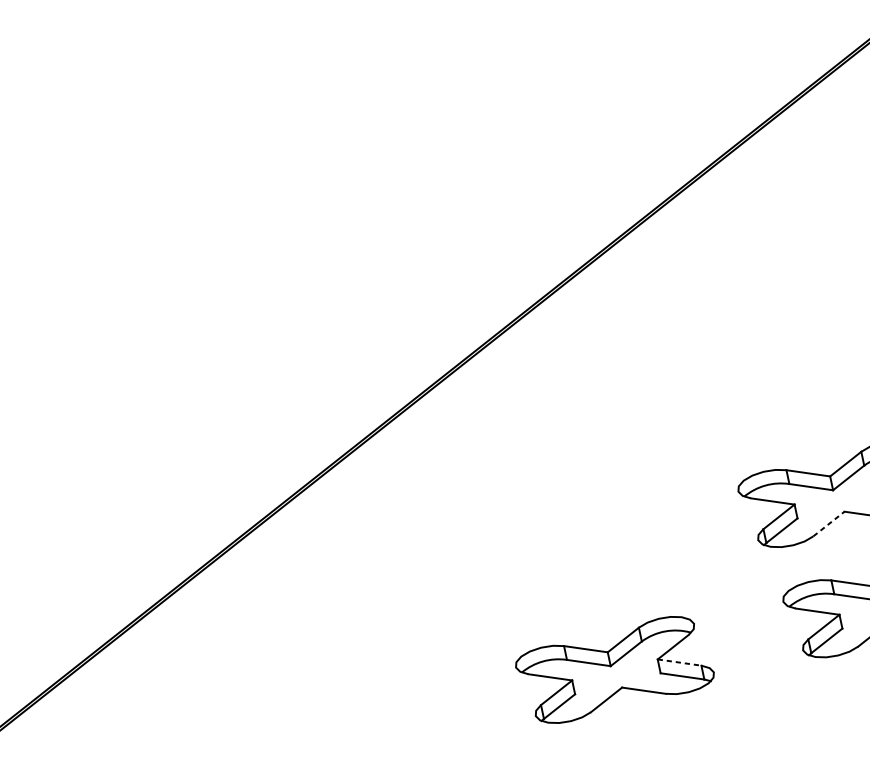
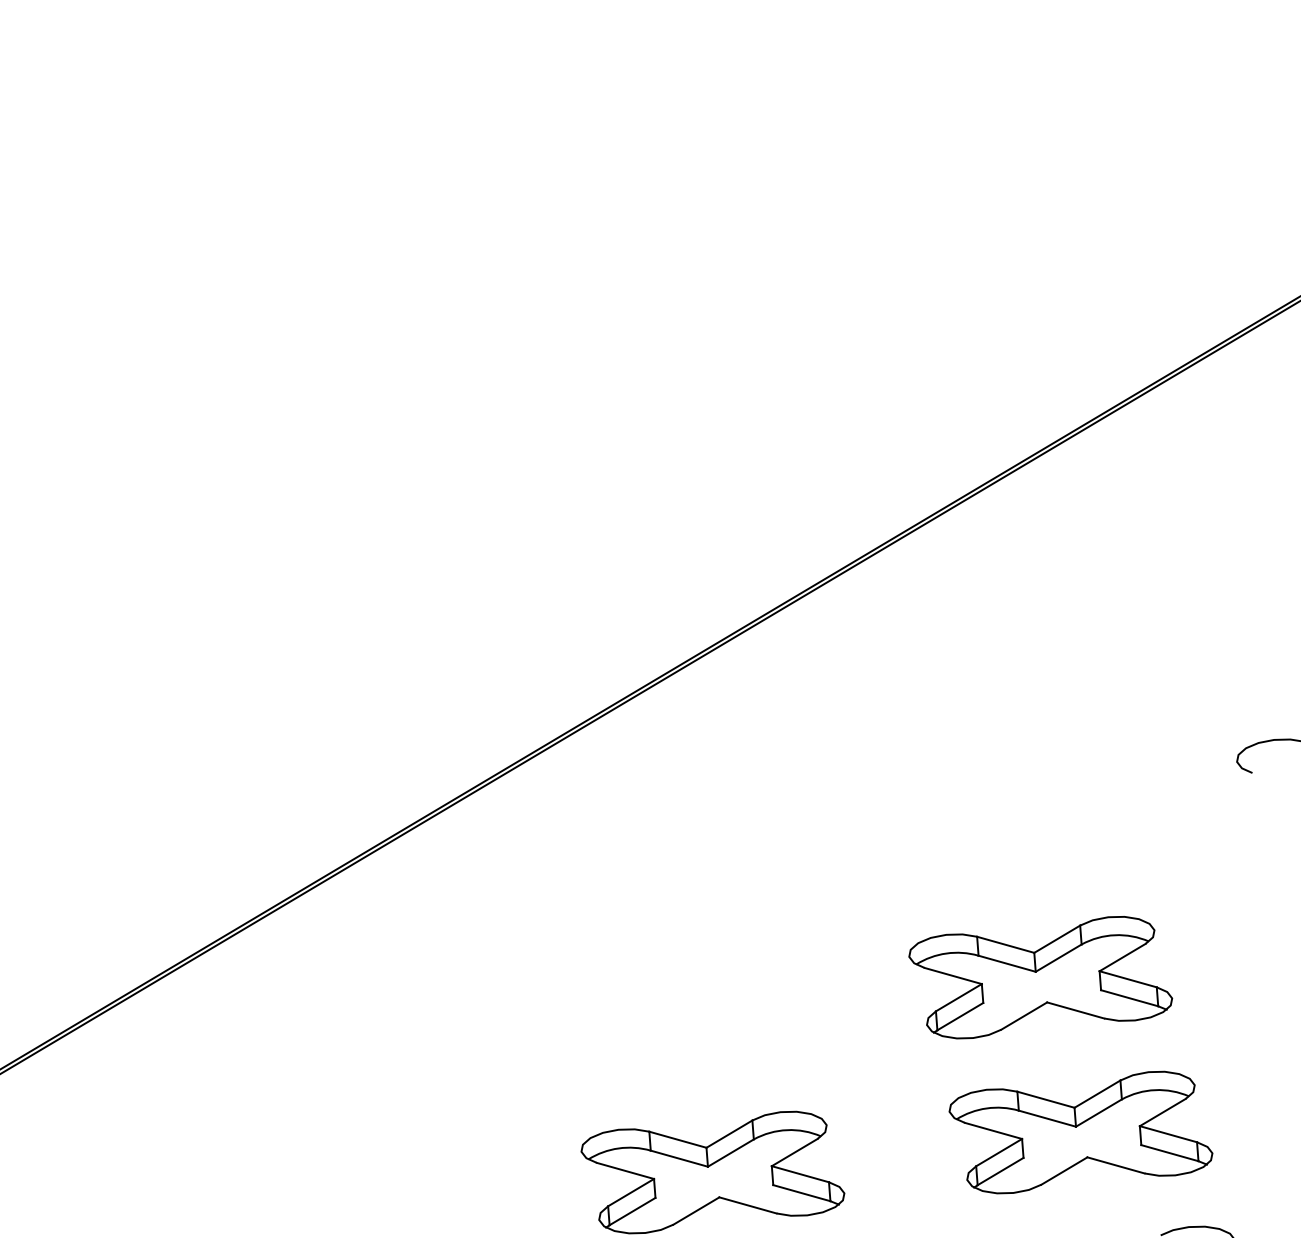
line: (829, 524) -> (1024, 1016), dashed -> solid
line: (679, 662) -> (800, 1174), dashed -> solid

